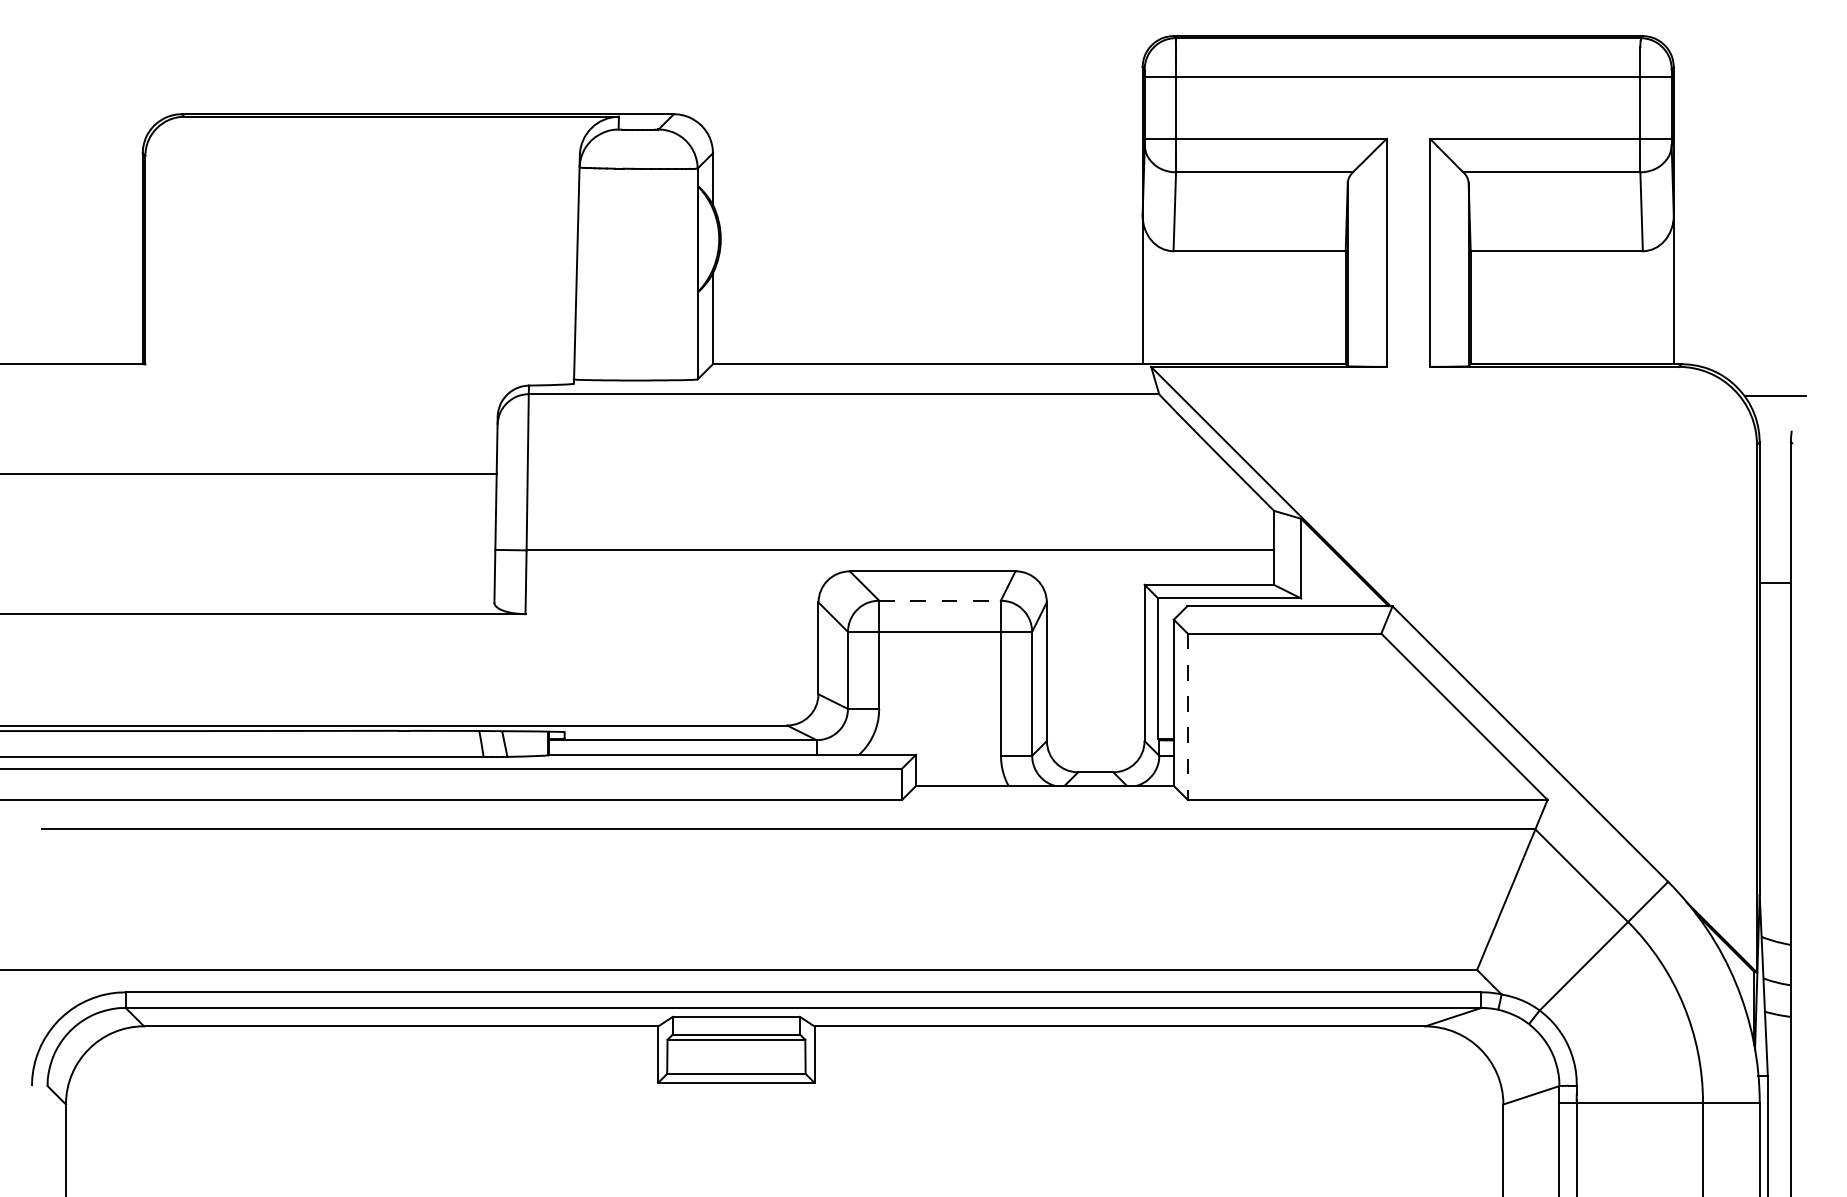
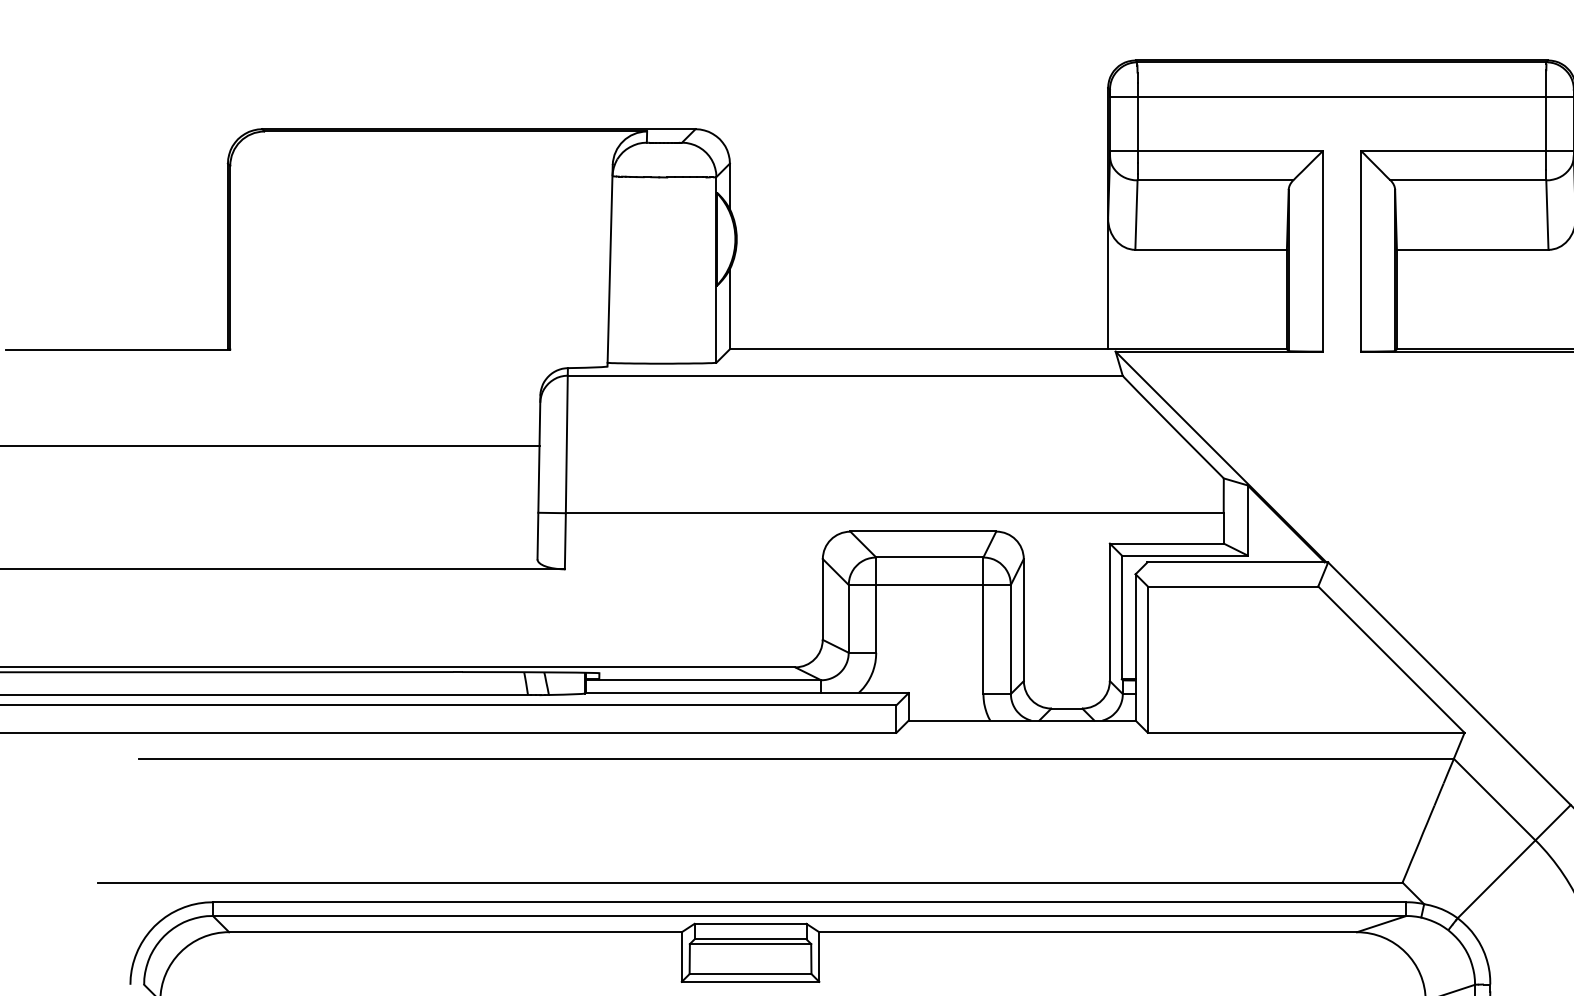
line: (940, 600) -> (930, 557), dashed -> solid
line: (1187, 717) -> (1147, 660), dashed -> solid

